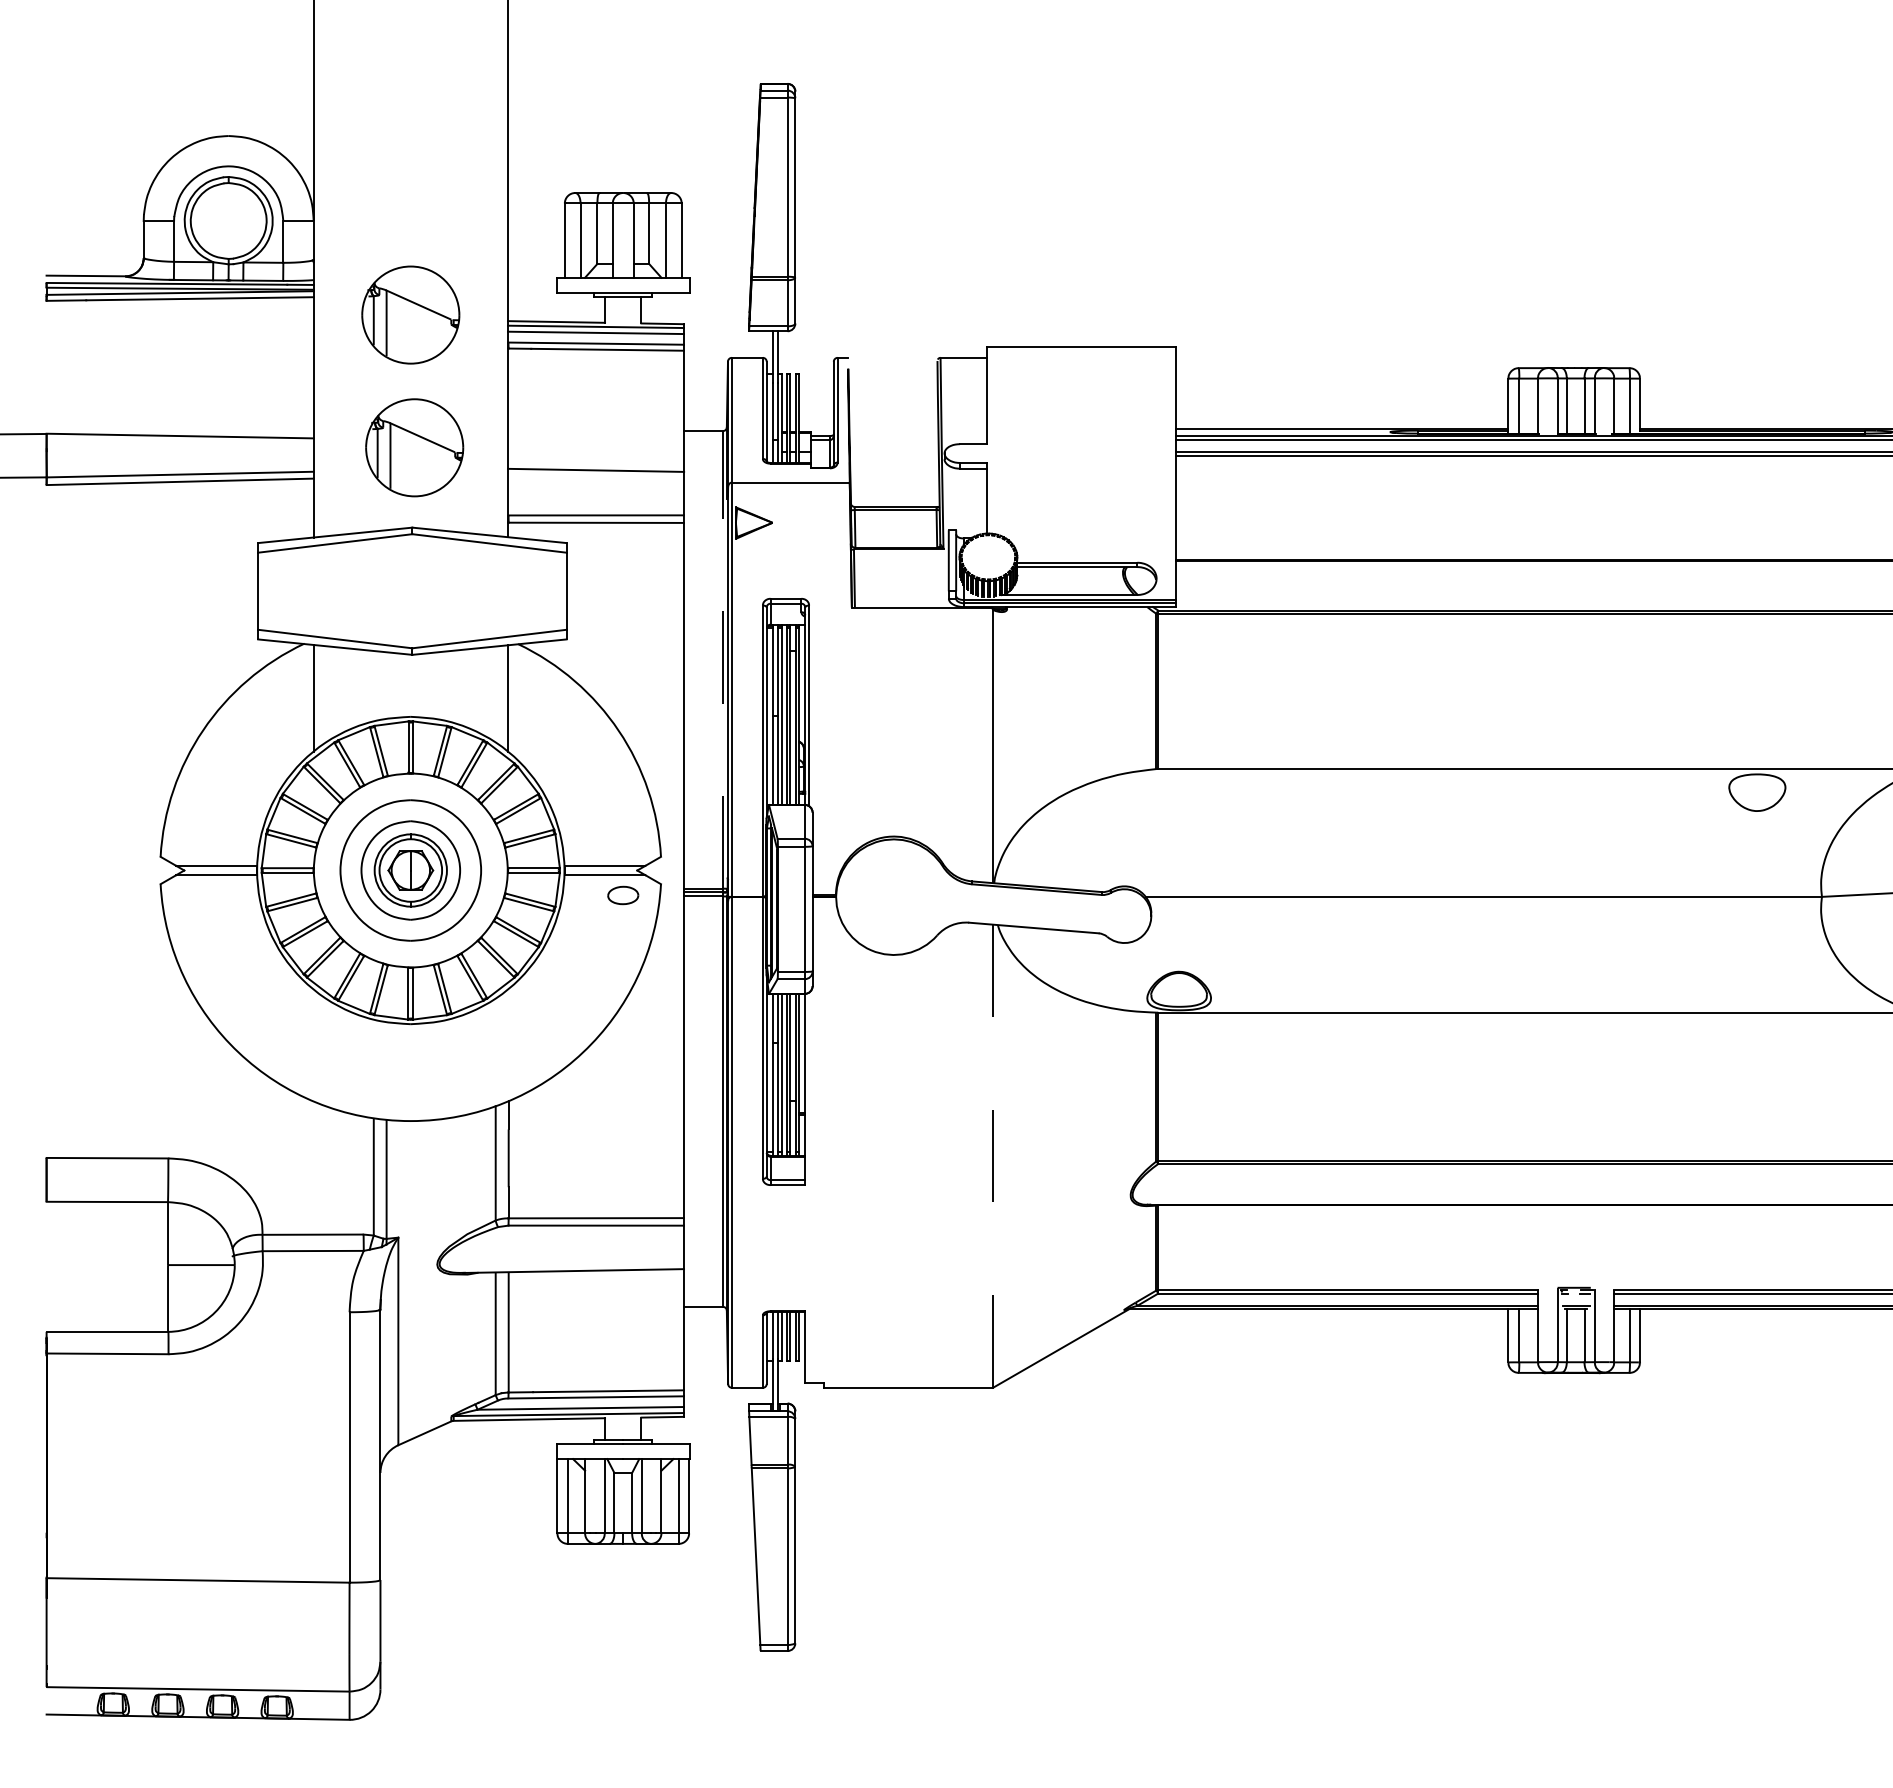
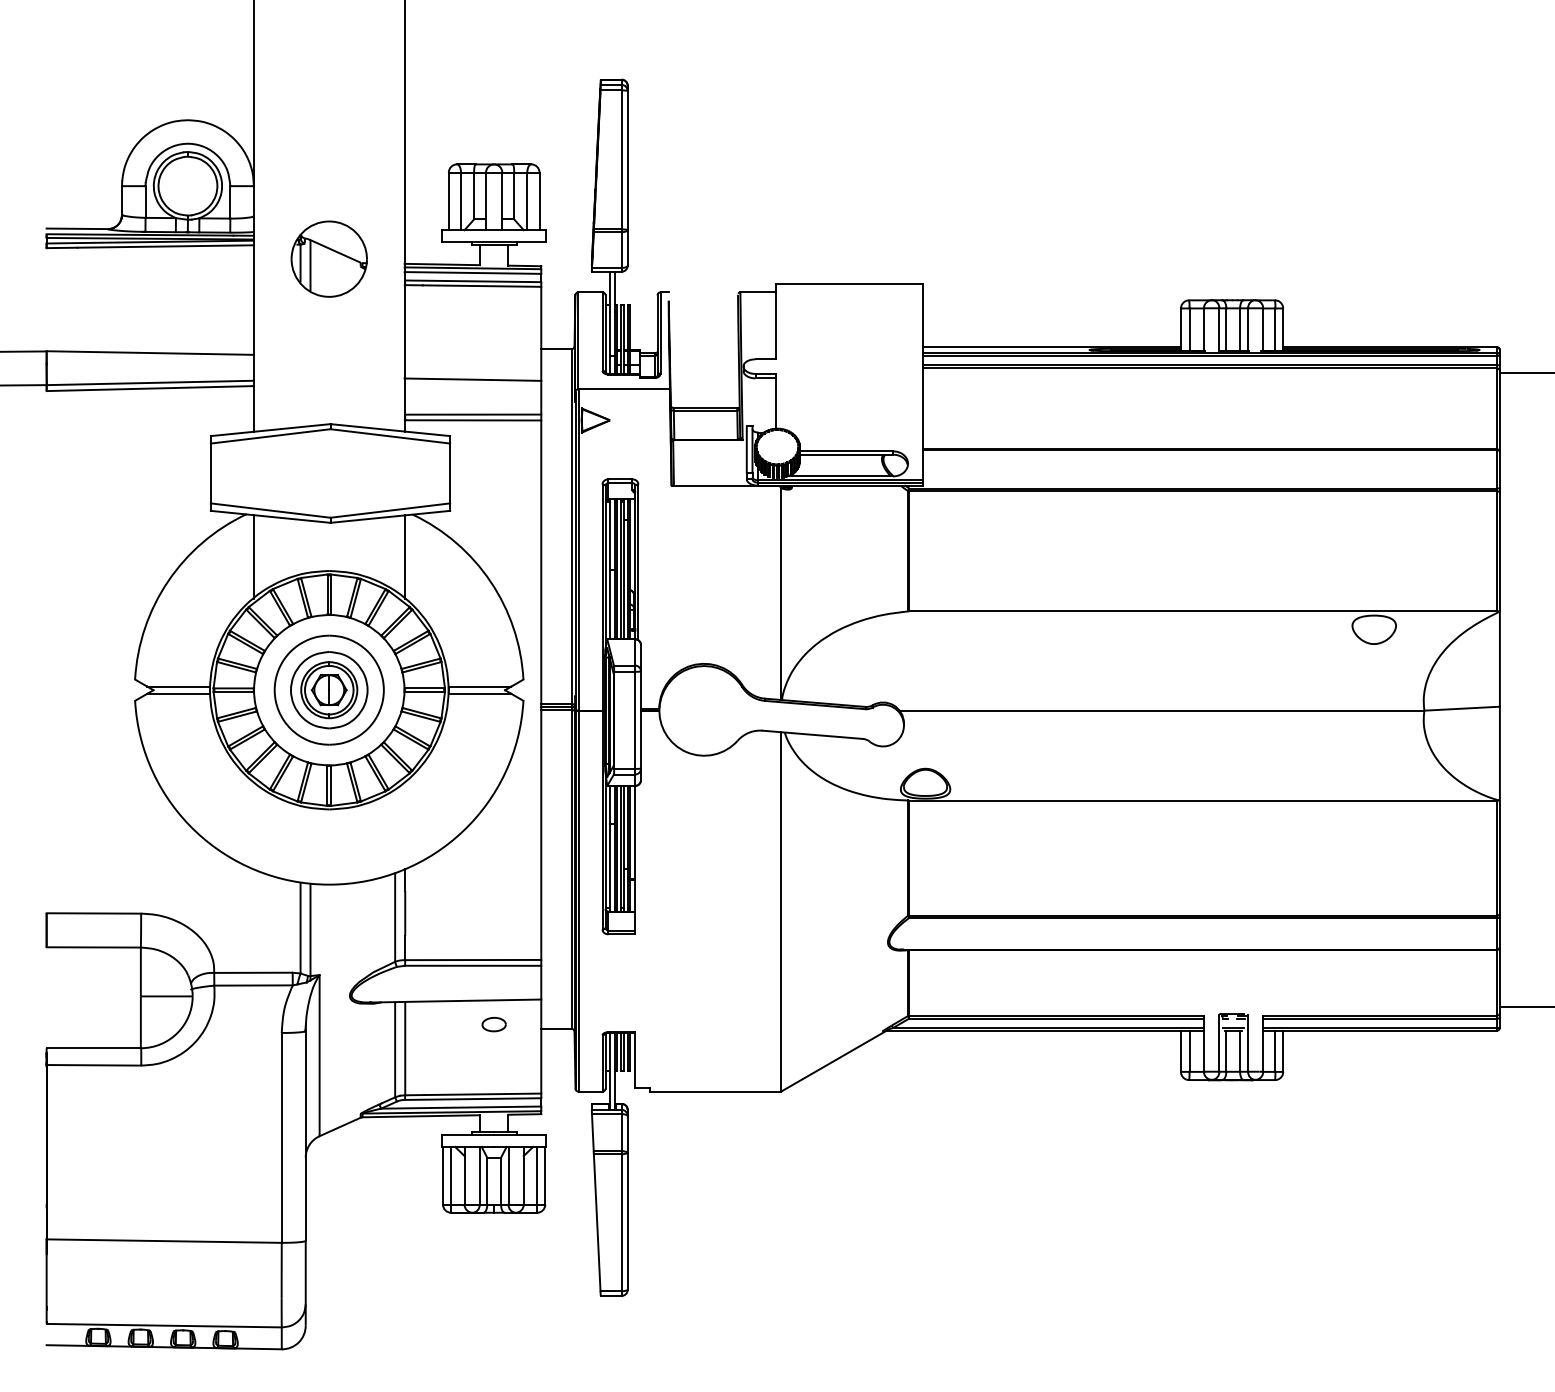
part: (413, 446) -> (331, 361), removed
line: (722, 659) -> (571, 526), dashed -> solid
part: (622, 895) -> (493, 1024), moved
line: (993, 1155) -> (781, 911), dashed -> solid

